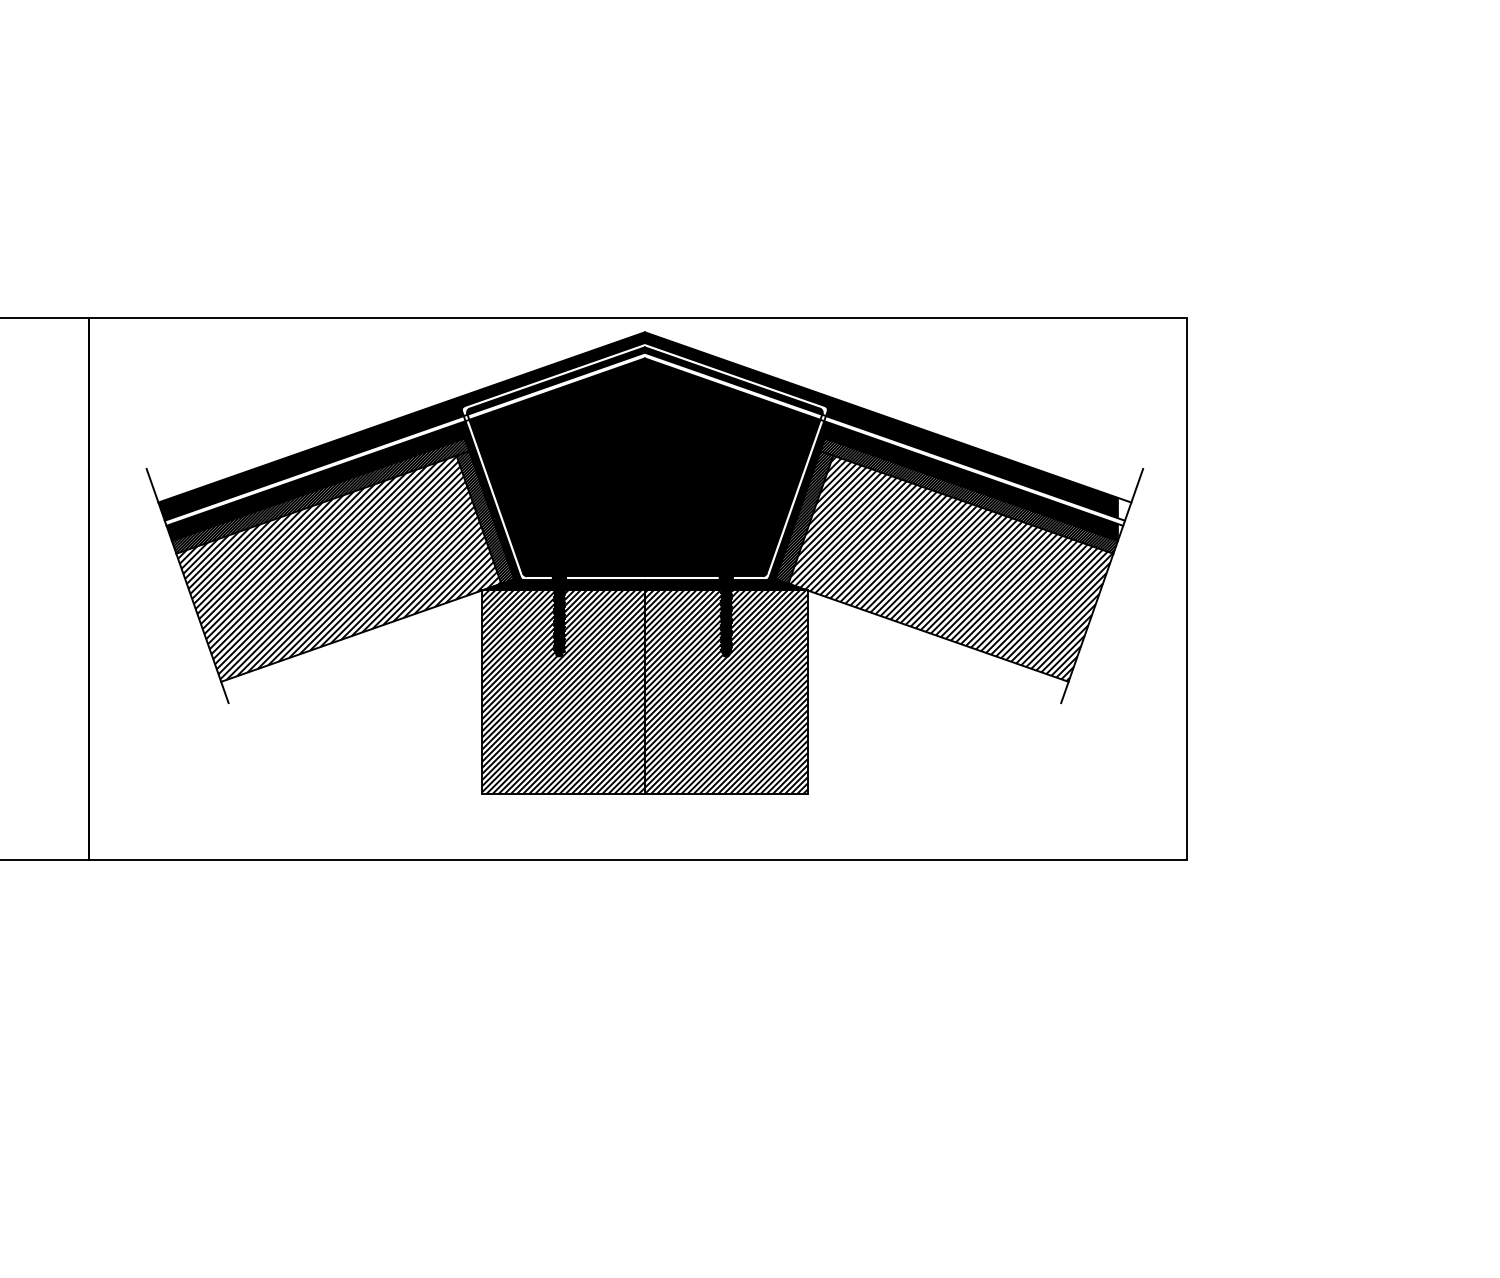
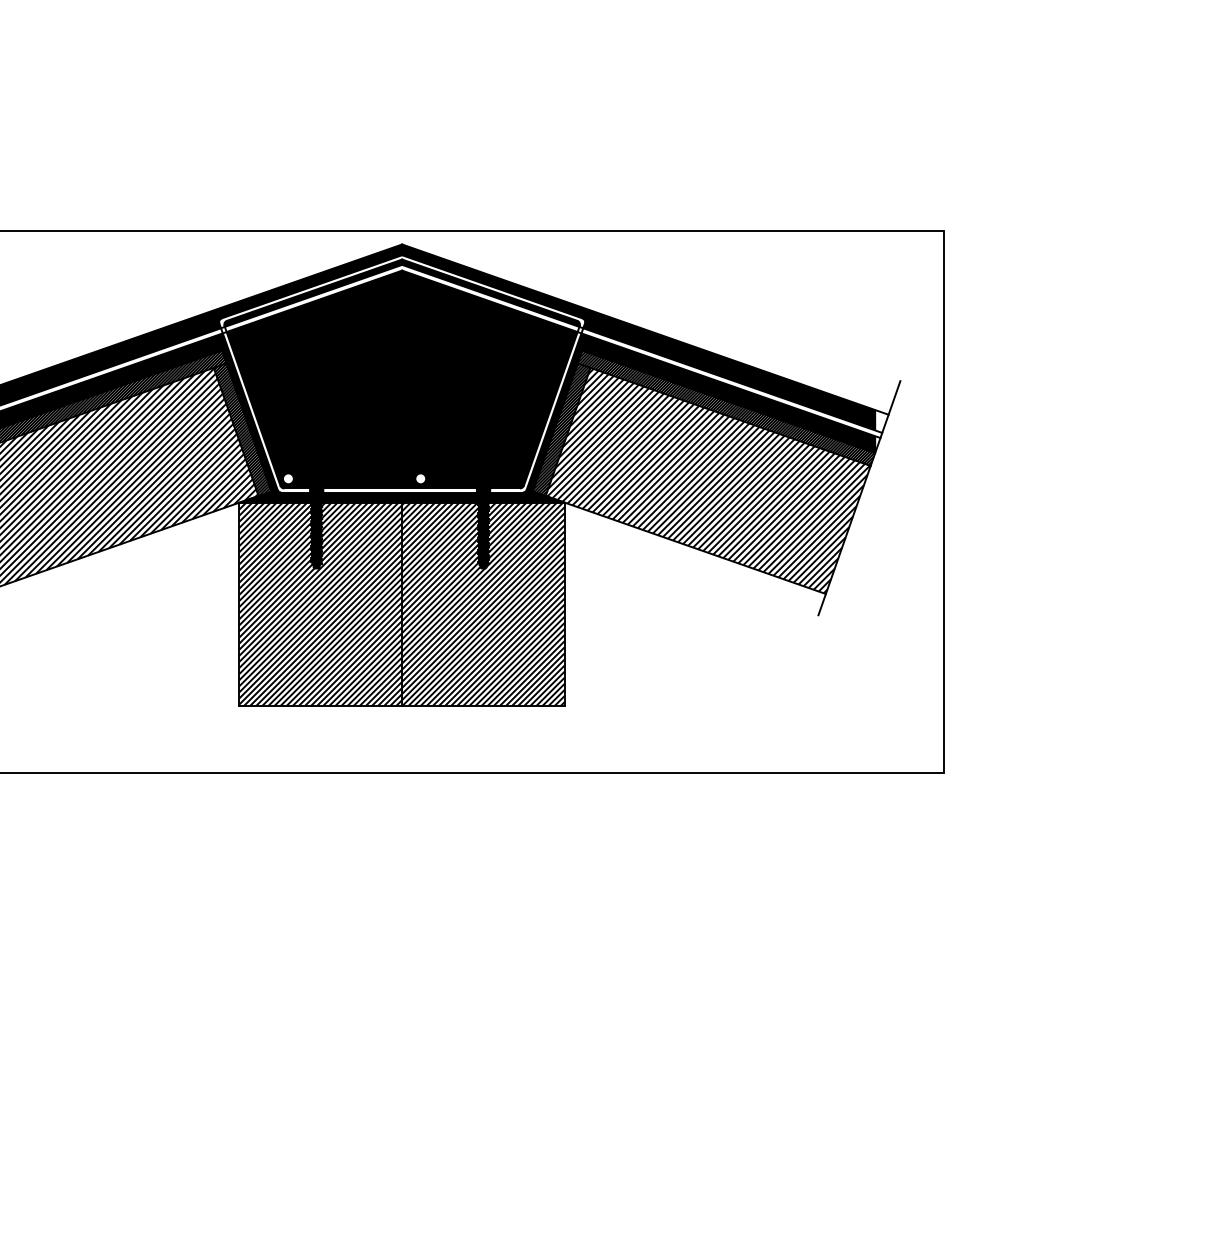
fill: (530, 566) -> (287, 478), removed
fill: (663, 566) -> (420, 478), removed

